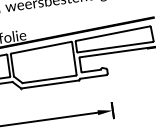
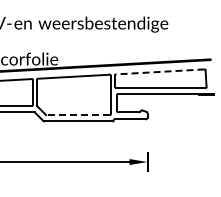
line: (112, 33) -> (159, 71), solid -> dashed
line: (48, 79) -> (77, 115), solid -> dashed

